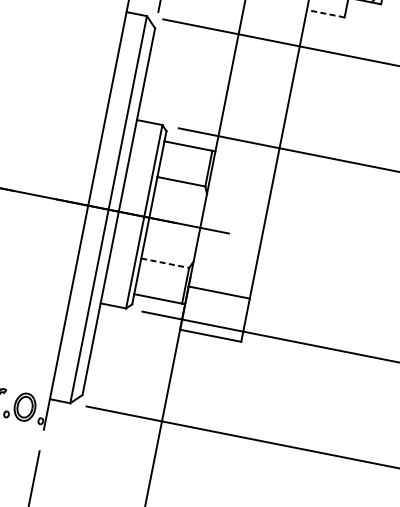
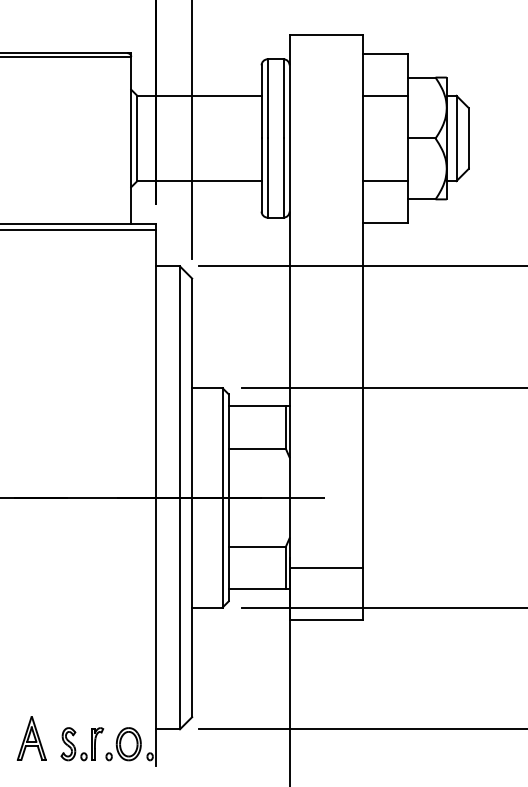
line: (326, 13) -> (385, 222), dashed -> solid
line: (165, 263) -> (257, 546), dashed -> solid

